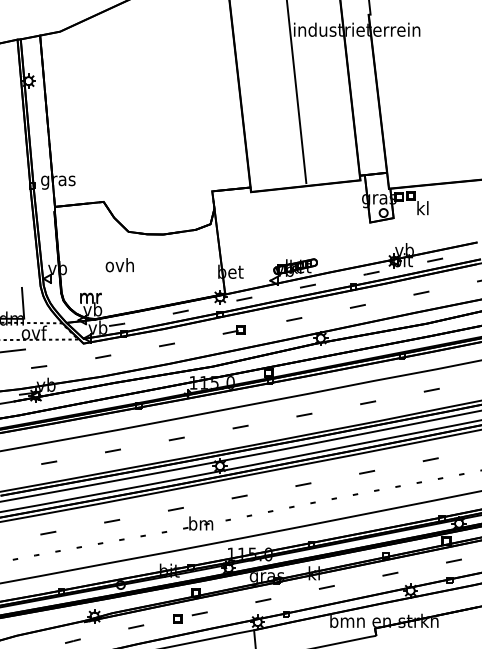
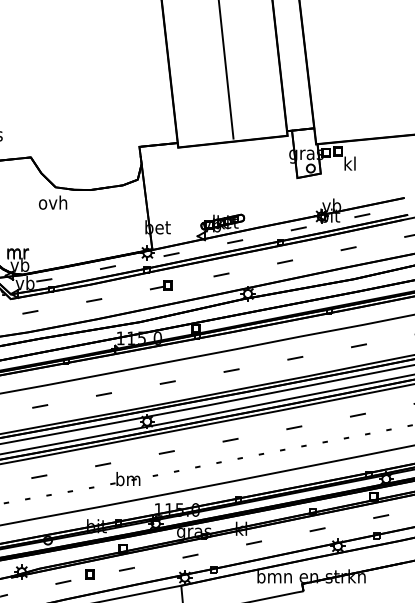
text: (119, 265) -> (52, 203), moved
part: (177, 618) -> (89, 574), moved

